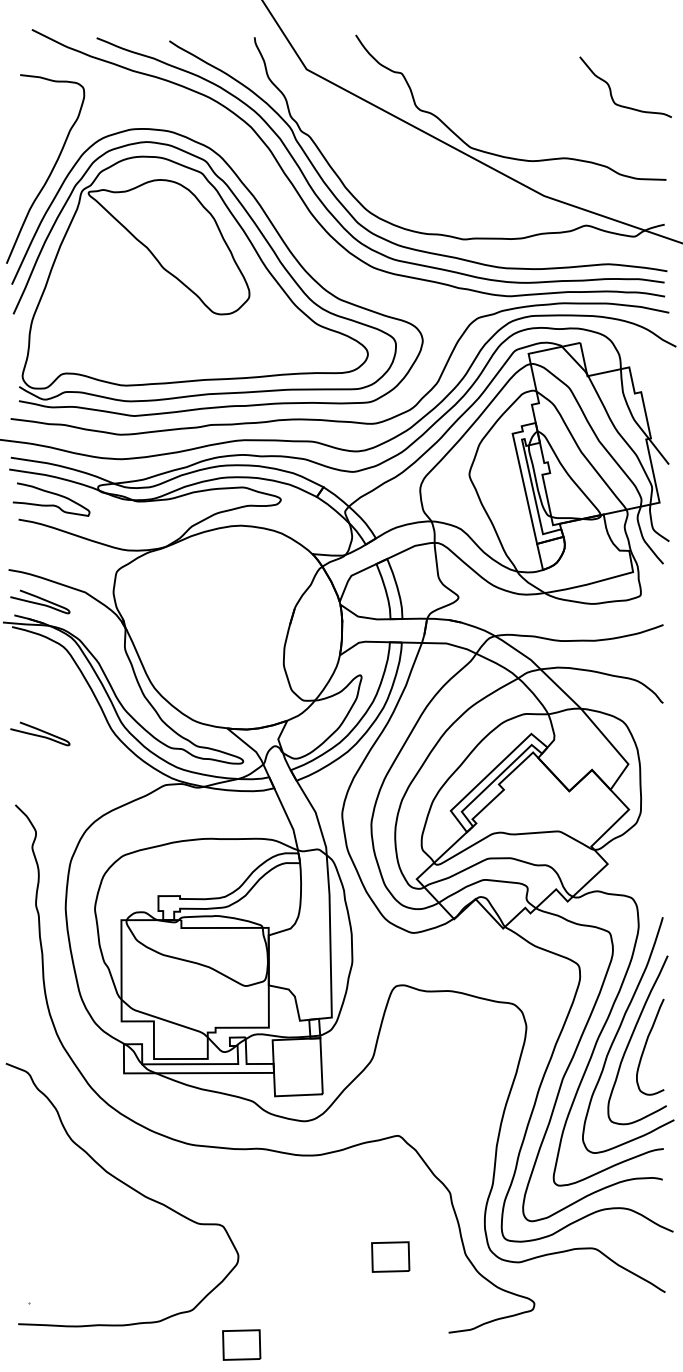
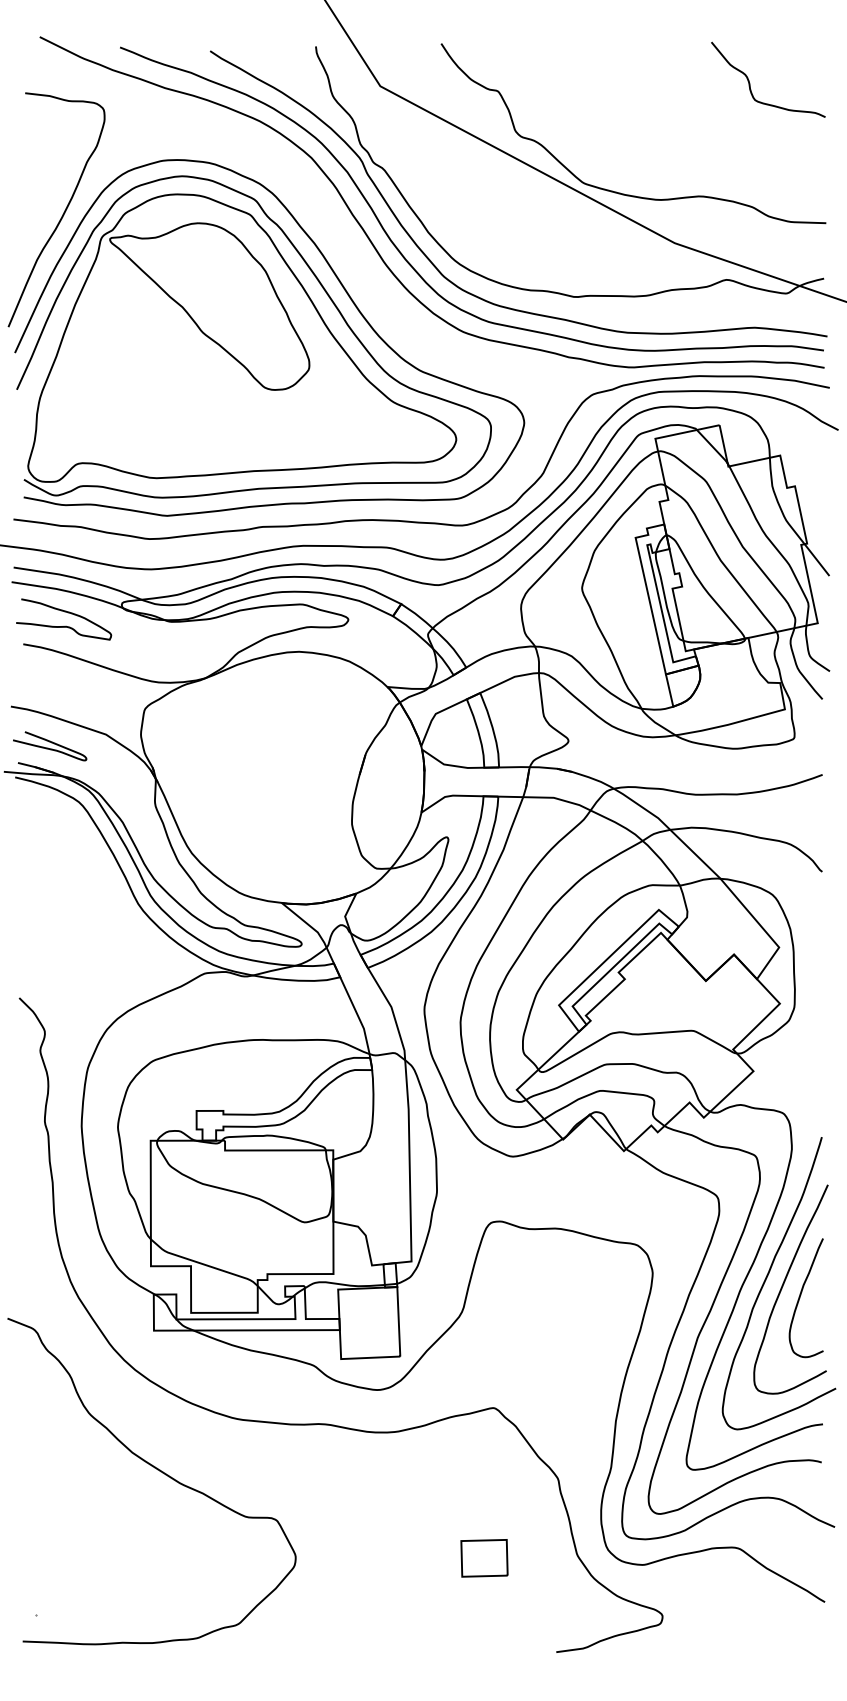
curve: (611, 89) -> (750, 82), moved
curve: (40, 731) -> (50, 906), removed
part: (241, 1344) -> (299, 1666), removed

